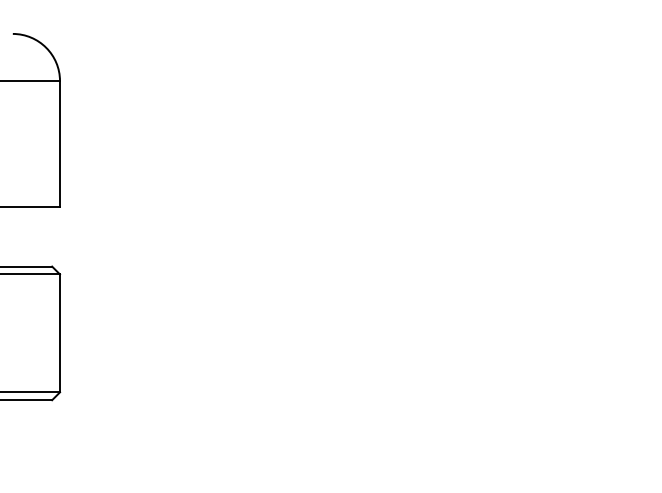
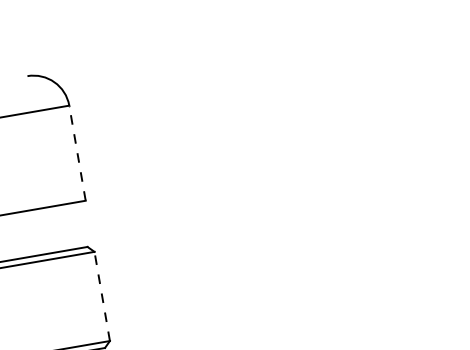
line: (60, 143) -> (77, 152), solid -> dashed
line: (60, 333) -> (102, 296), solid -> dashed

